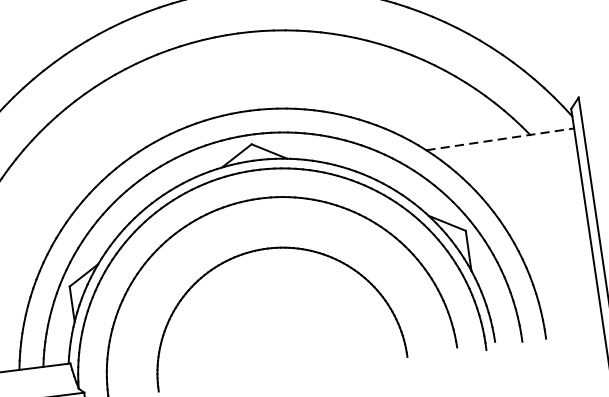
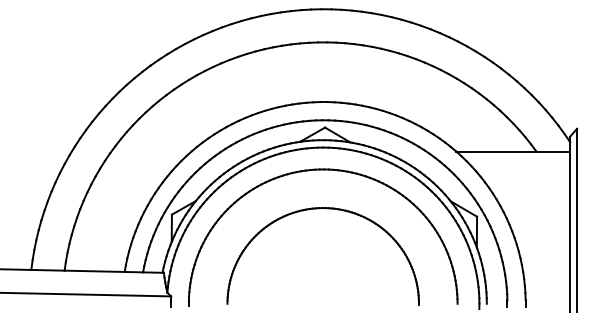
line: (500, 139) -> (513, 151), dashed -> solid

